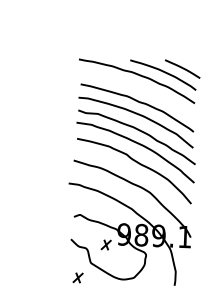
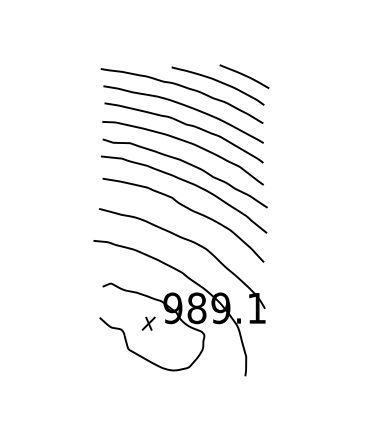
curve: (138, 88) -> (184, 106), added
part: (77, 277) -> (111, 370), removed

